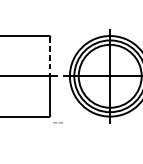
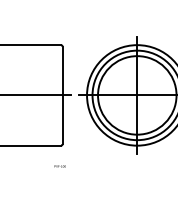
line: (50, 57) -> (62, 71), dashed -> solid
text: (57, 122) -> (59, 166), moved

